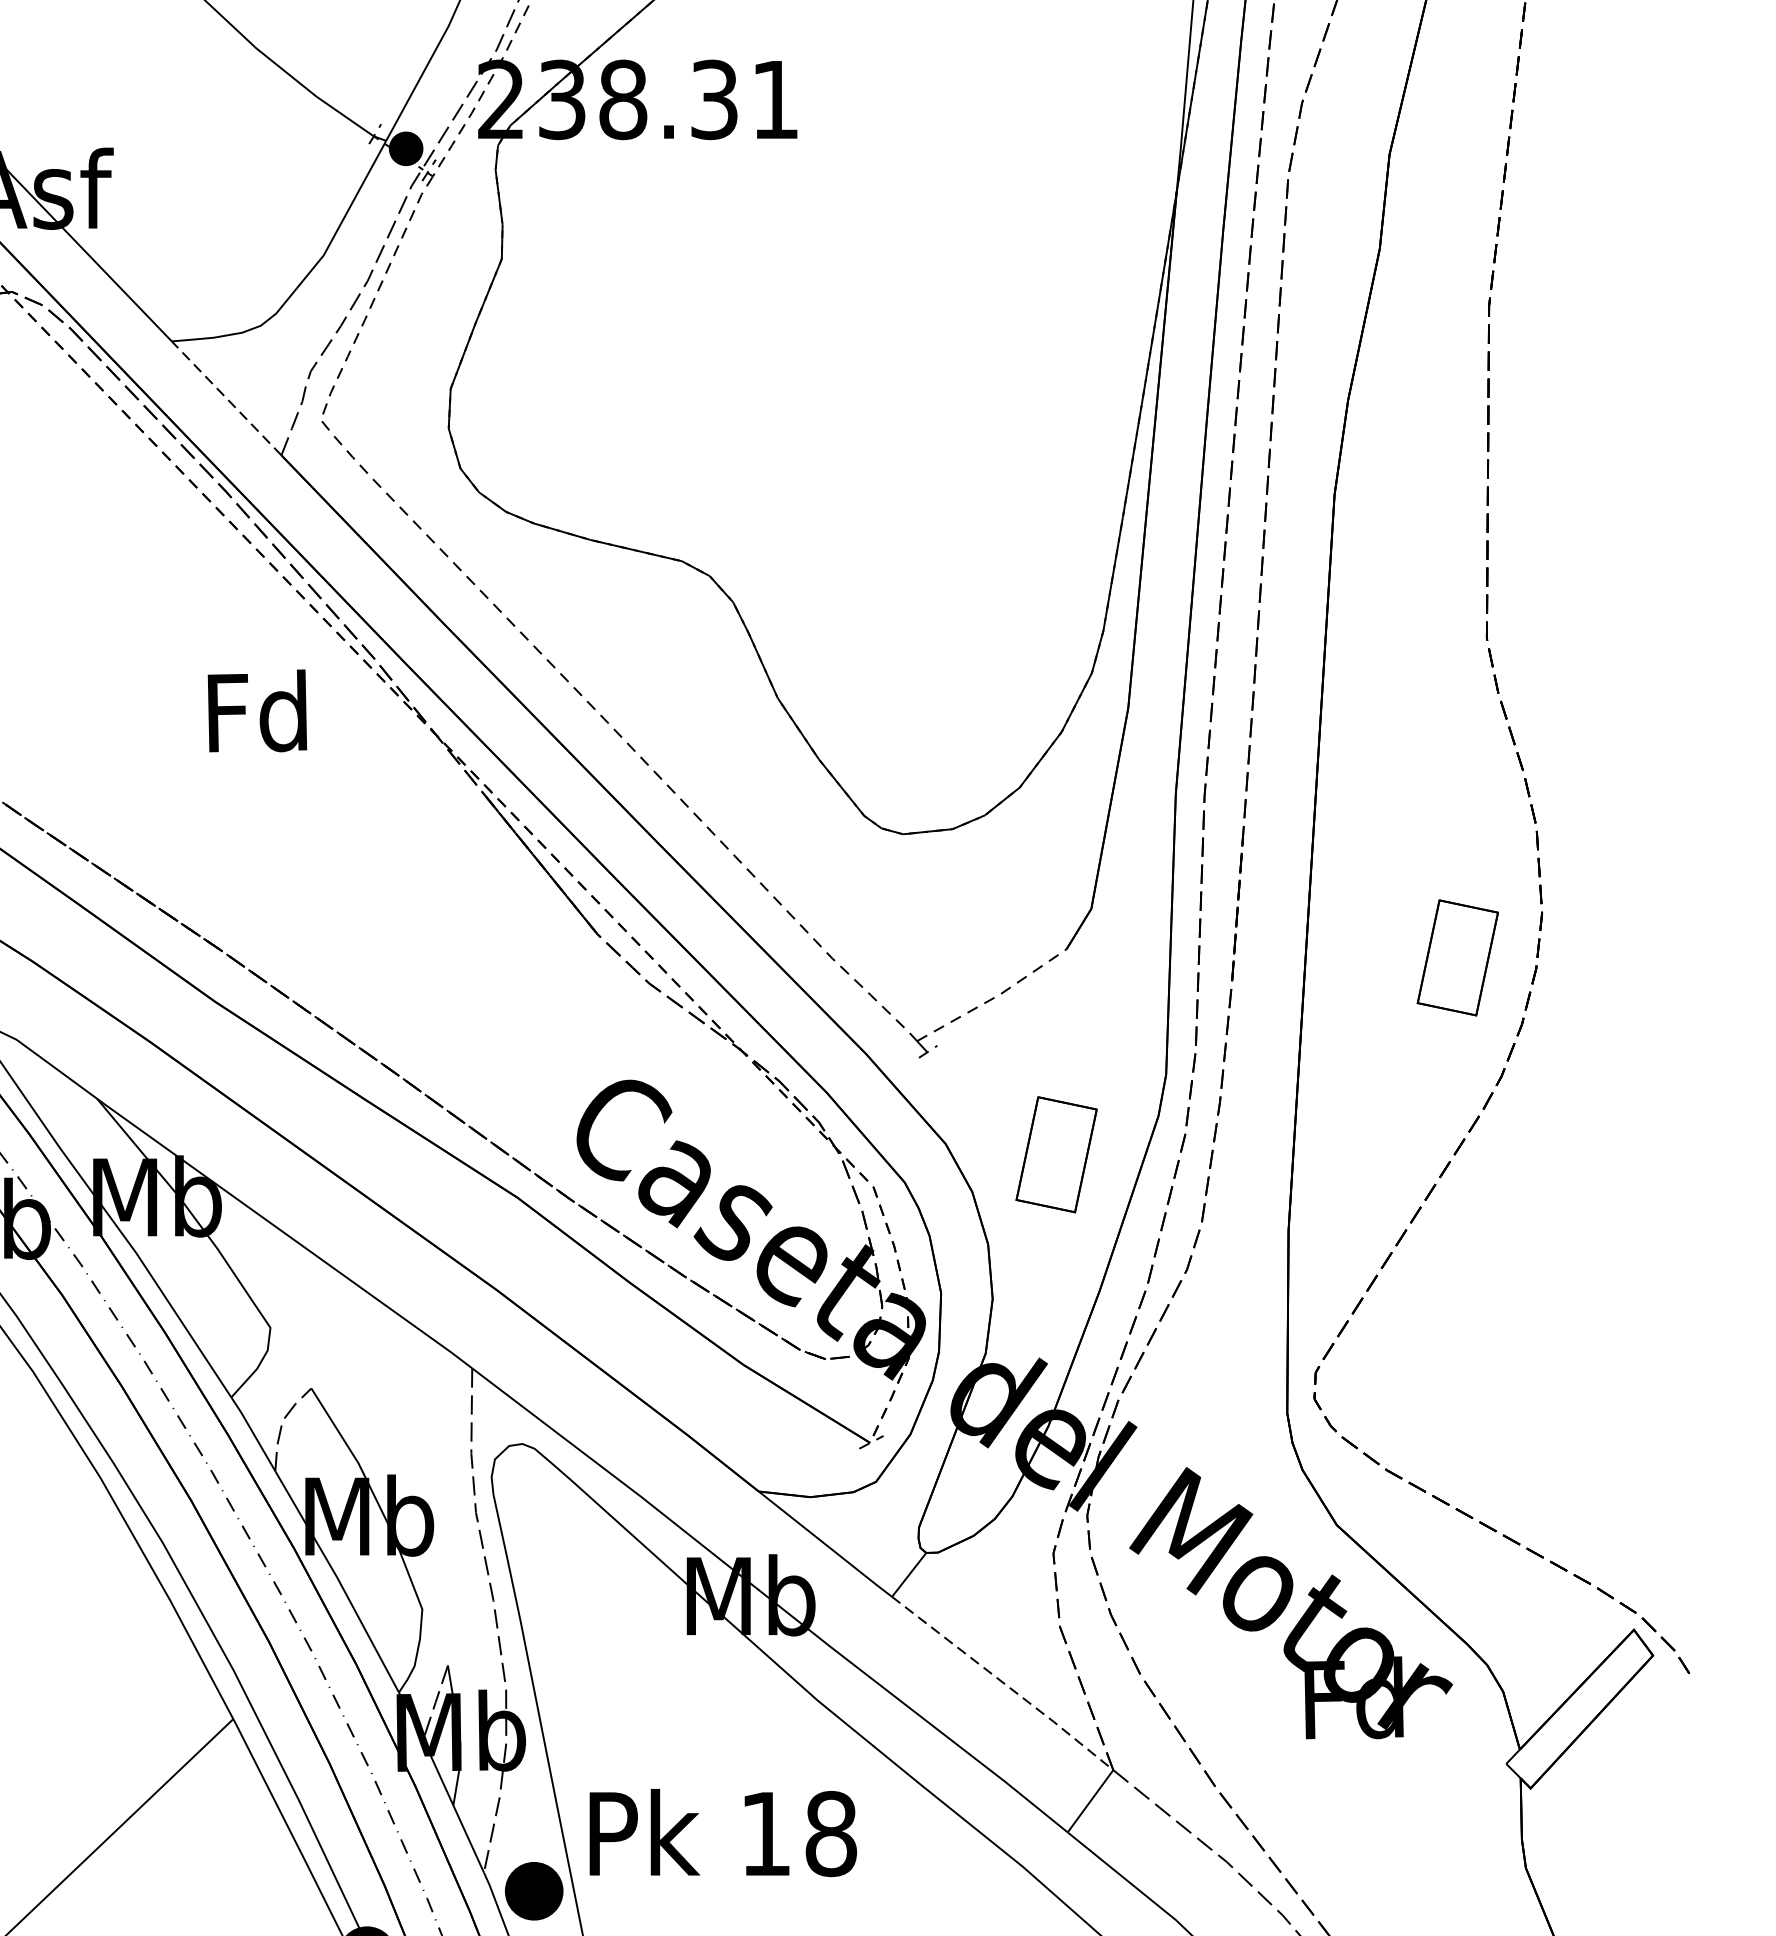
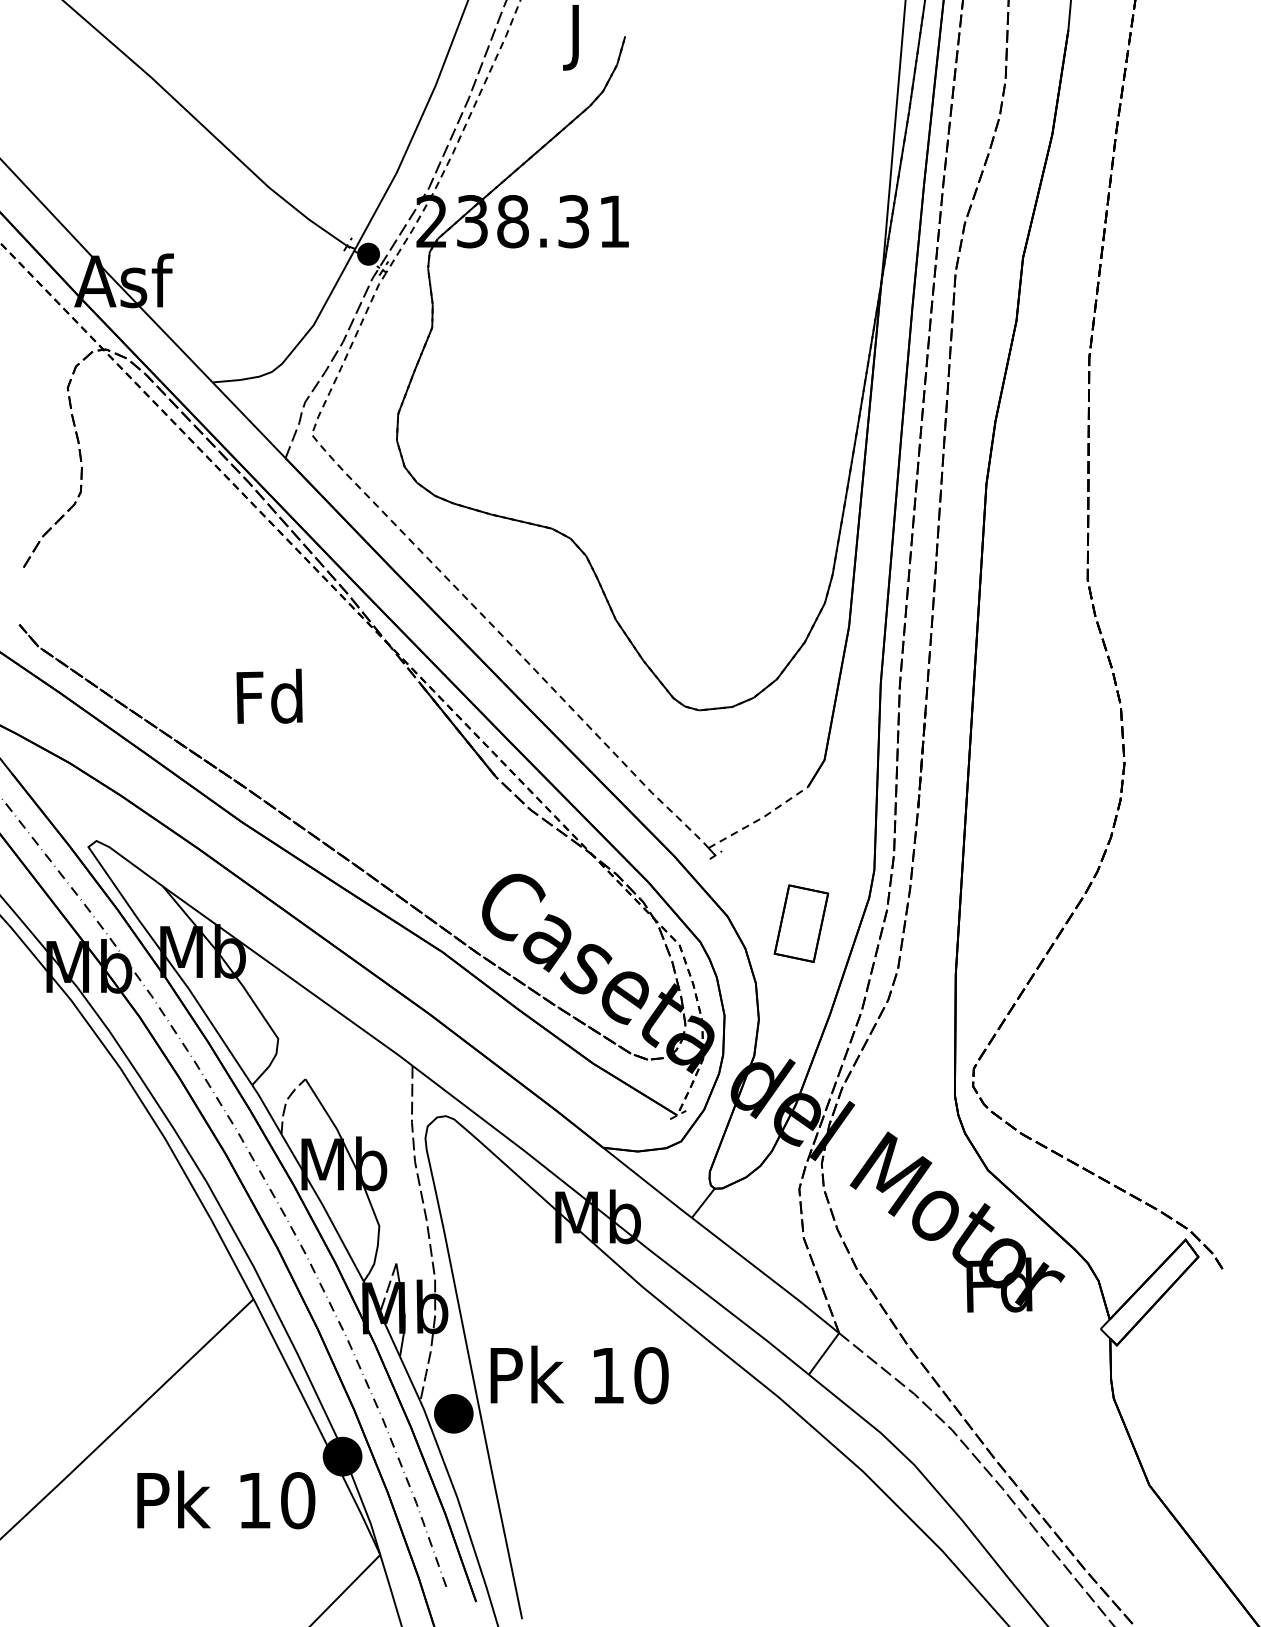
line: (227, 398) -> (249, 420), dashed -> solid
text: (257, 709) -> (269, 695), moved
part: (1457, 957) -> (1068, 792), removed
line: (1004, 1683) -> (766, 1275), dashed -> solid
text: (831, 1833) -> (651, 1375), 18 -> 10

